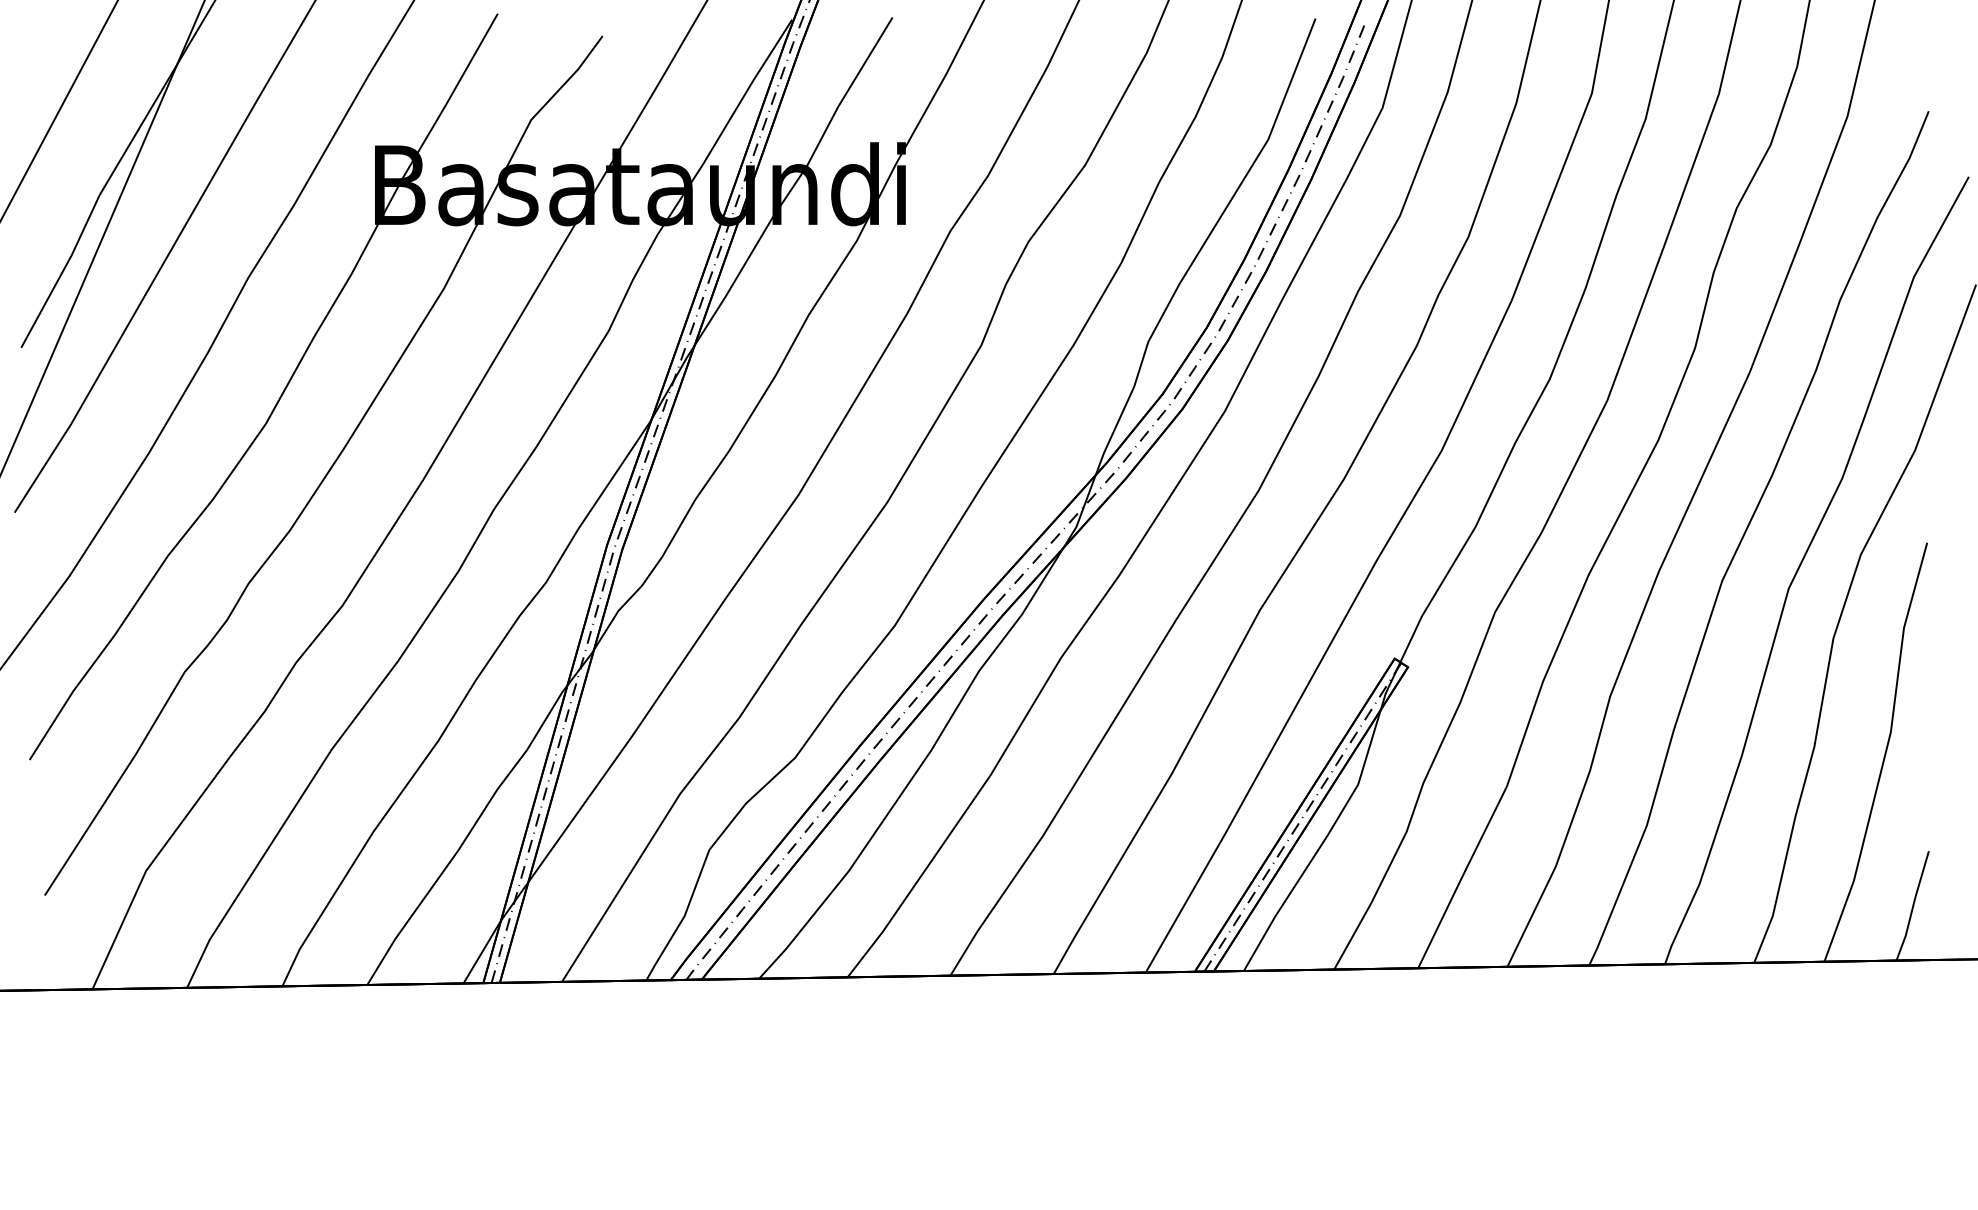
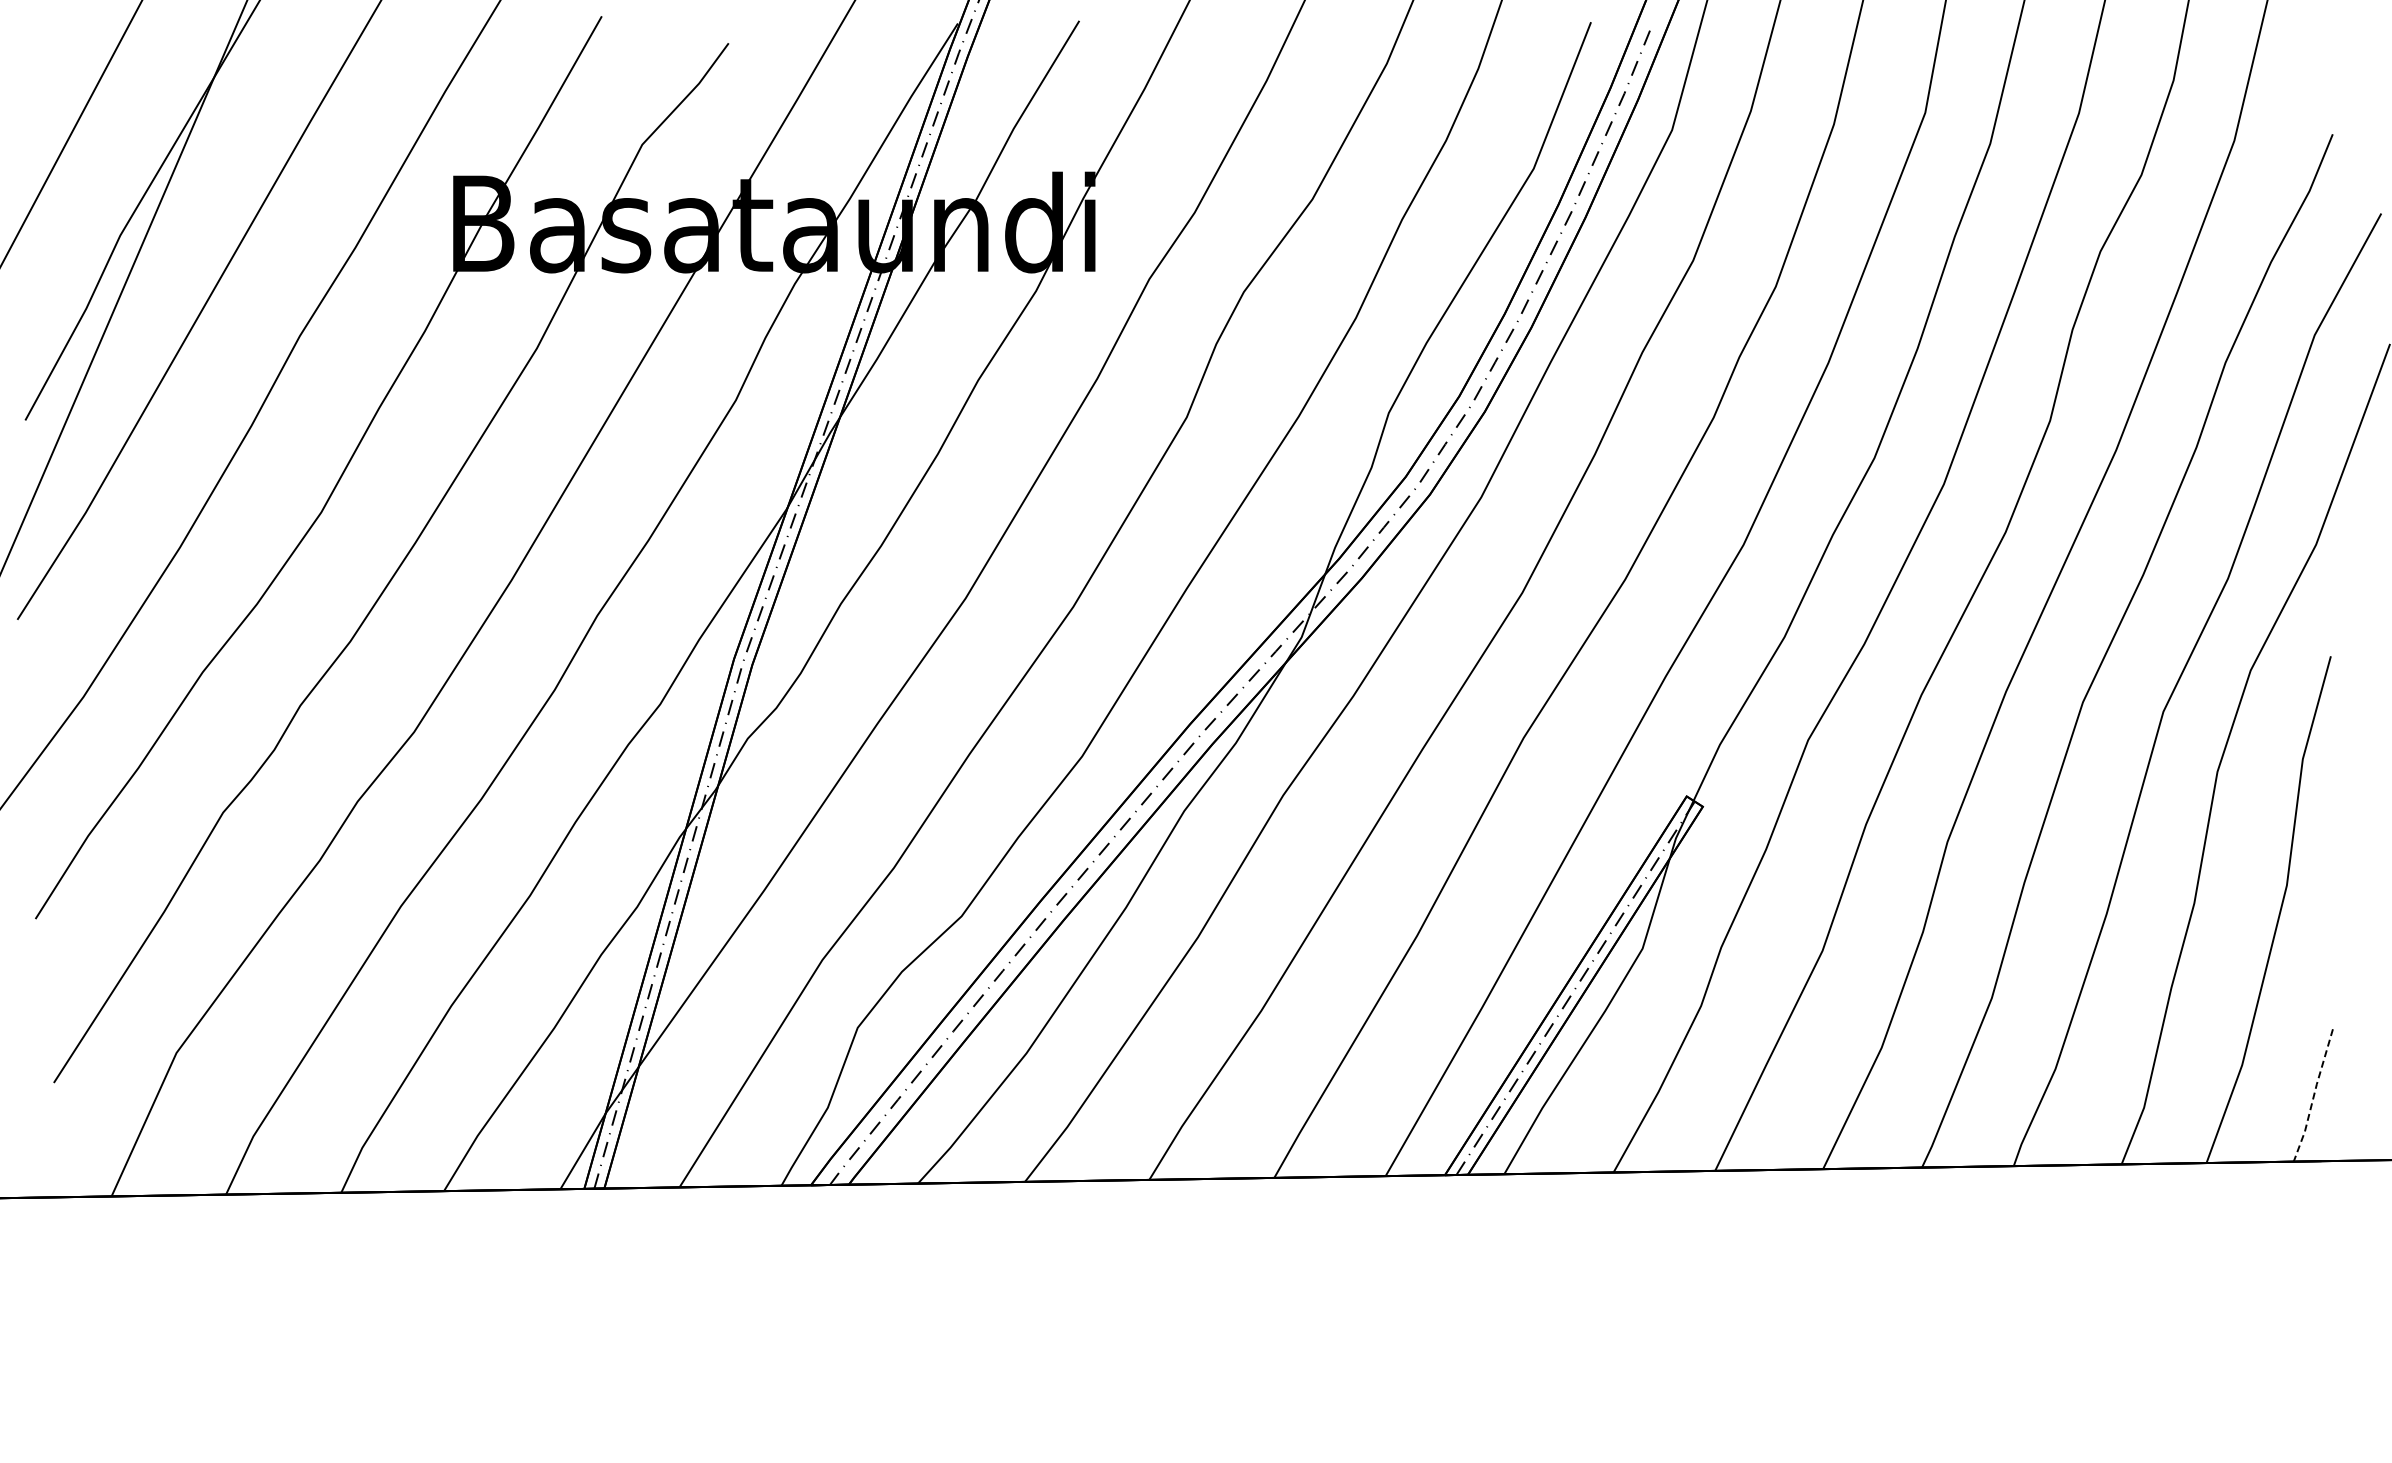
line: (1913, 905) -> (2314, 1095), solid -> dashed

